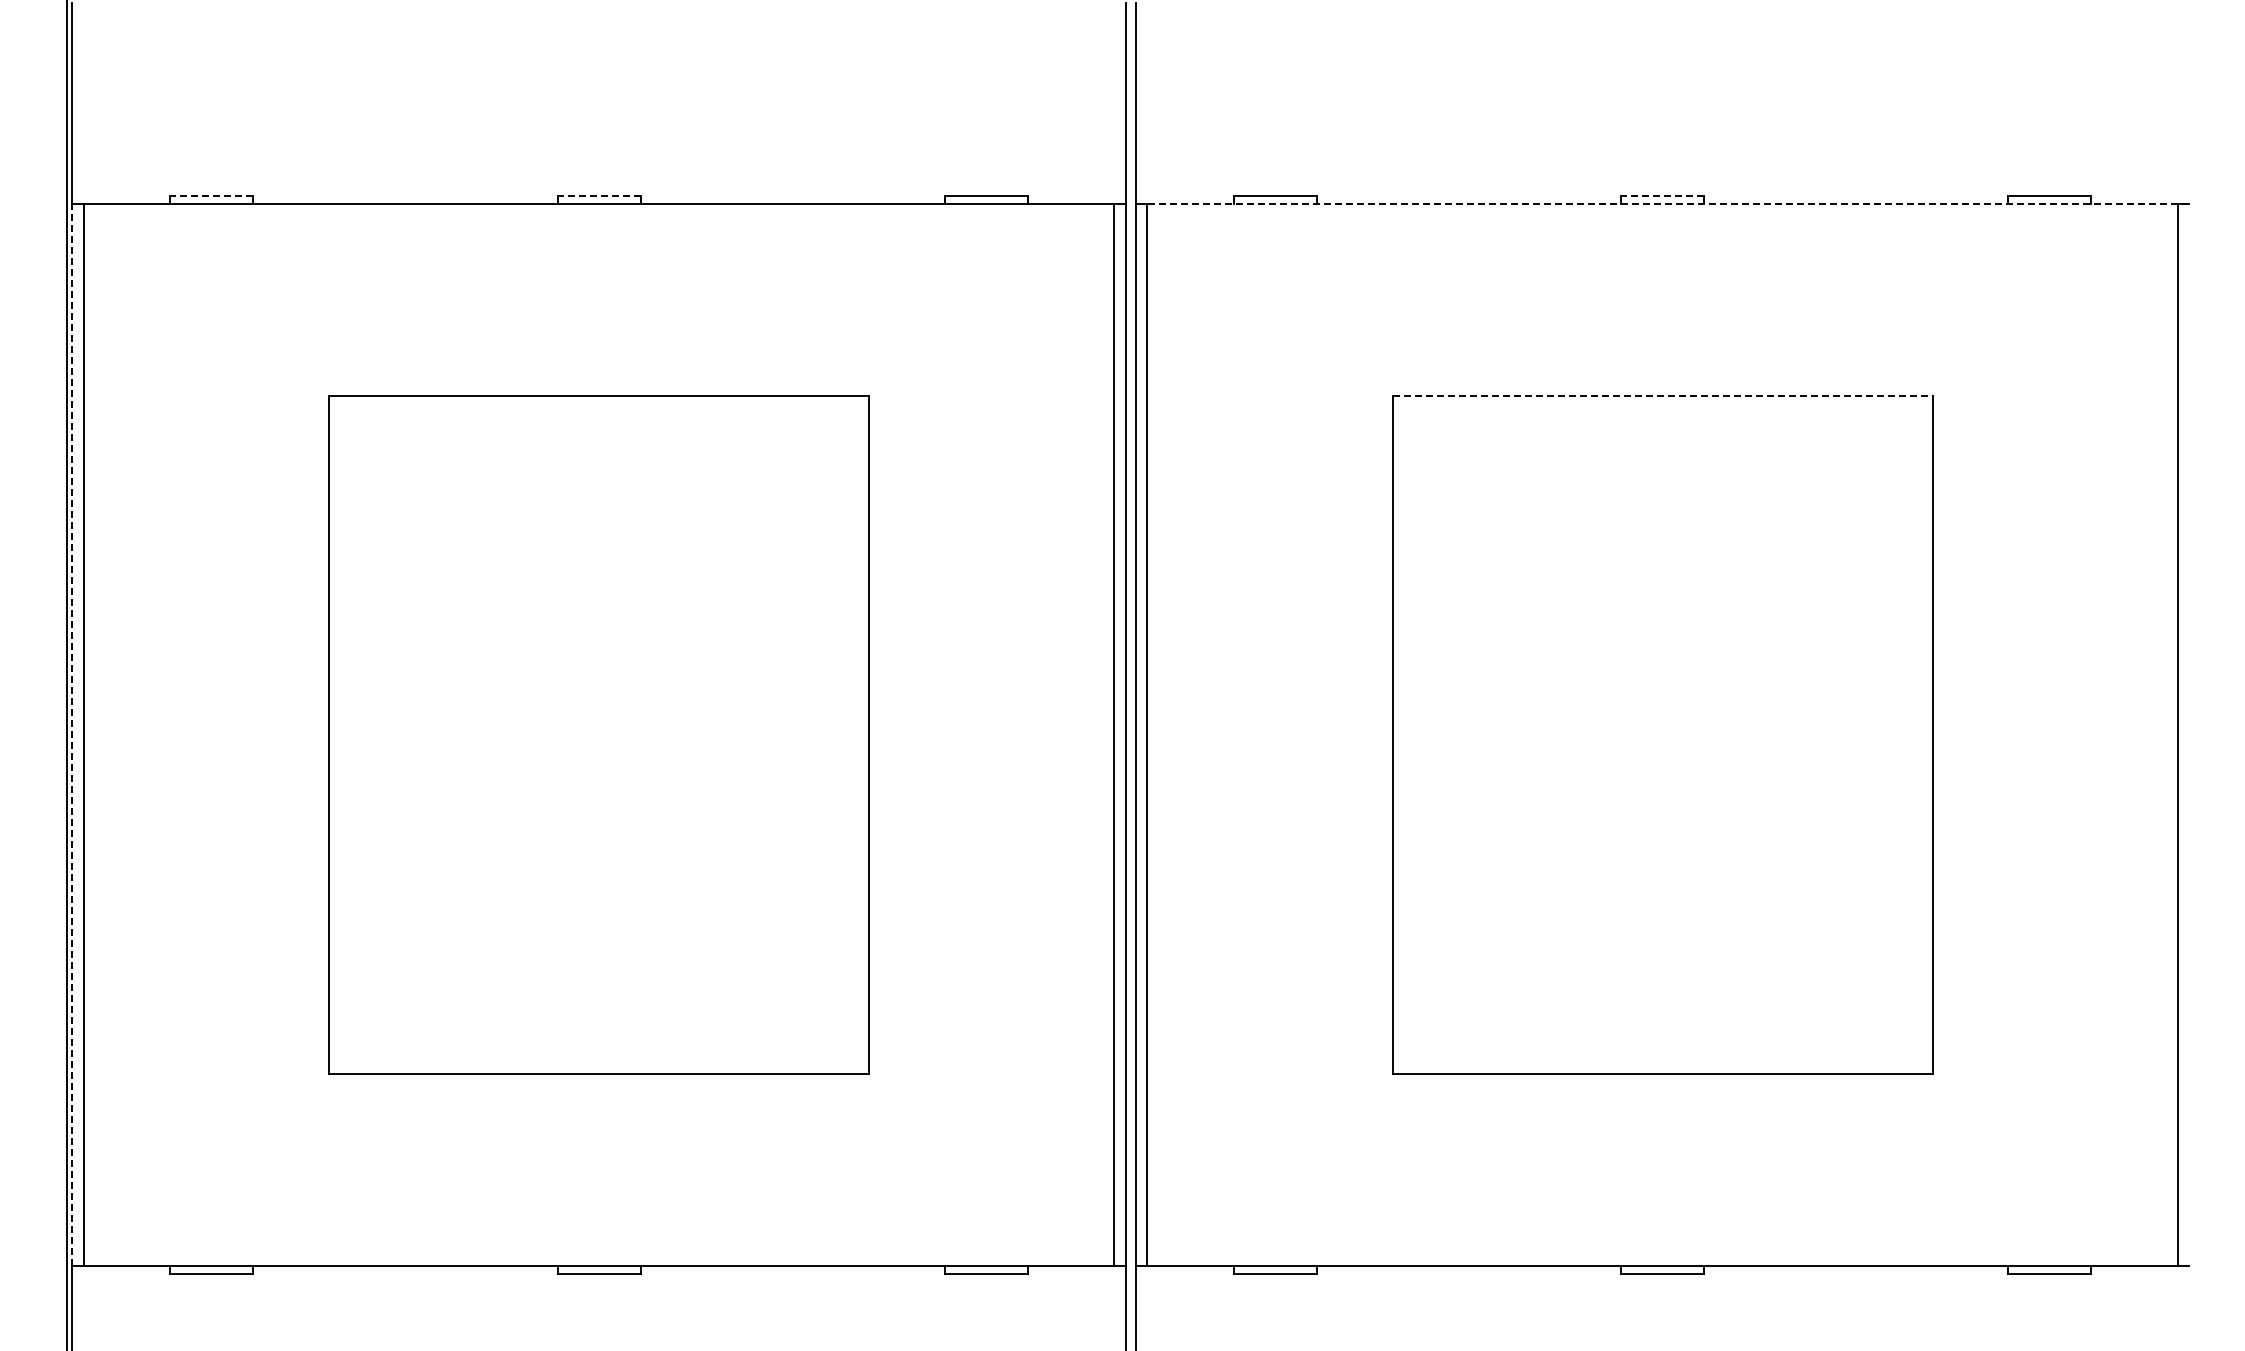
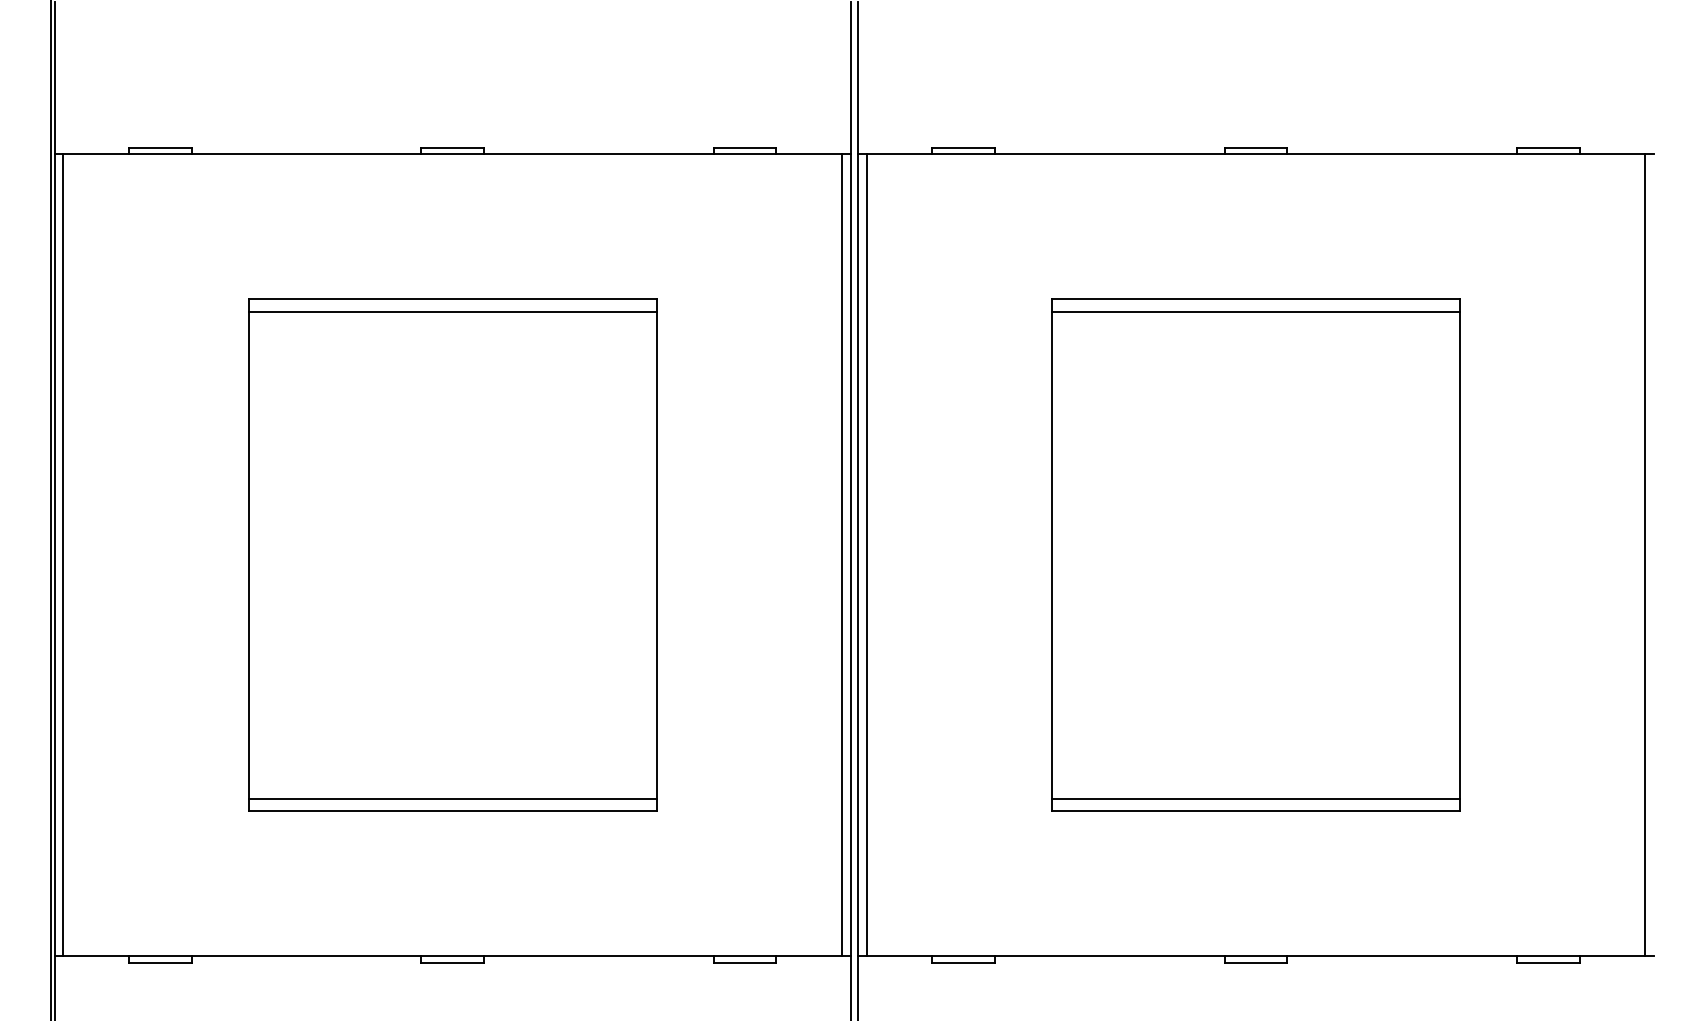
line: (211, 195) -> (159, 147), dashed -> solid
line: (599, 195) -> (452, 147), dashed -> solid
line: (1662, 195) -> (1255, 147), dashed -> solid
line: (1662, 204) -> (1255, 154), dashed -> solid
line: (1663, 395) -> (1256, 298), dashed -> solid
line: (599, 412) -> (452, 311), added
line: (1662, 412) -> (1255, 311), added
line: (72, 734) -> (54, 555), dashed -> solid
line: (599, 1057) -> (452, 799), added
line: (1662, 1057) -> (1255, 799), added

